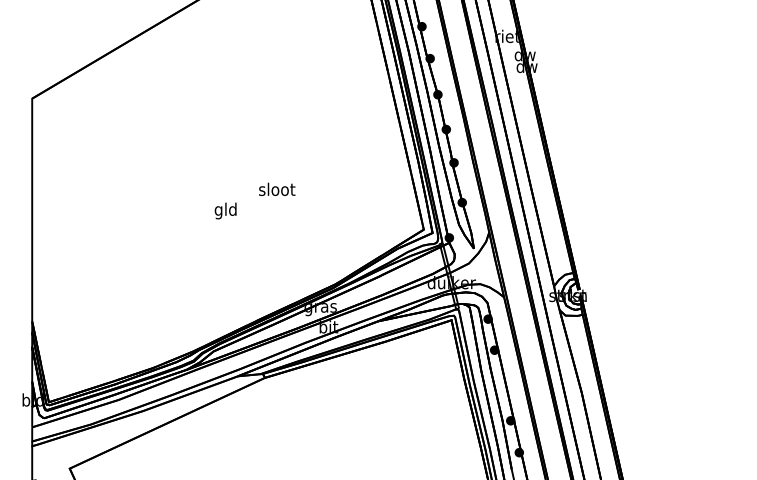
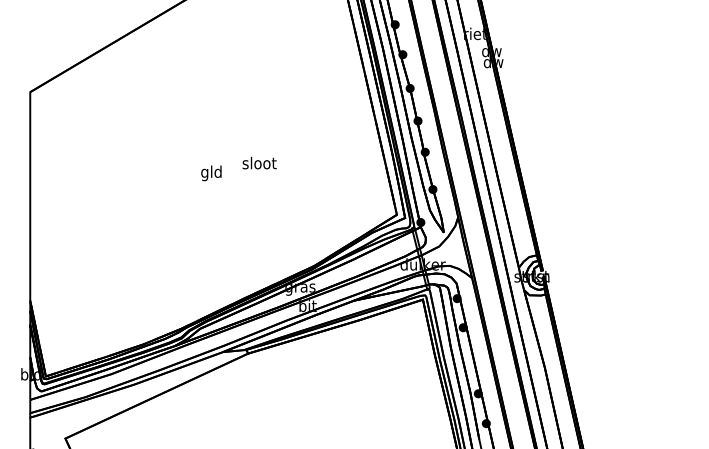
text: (277, 188) -> (259, 162), moved
text: (225, 211) -> (211, 173), moved

